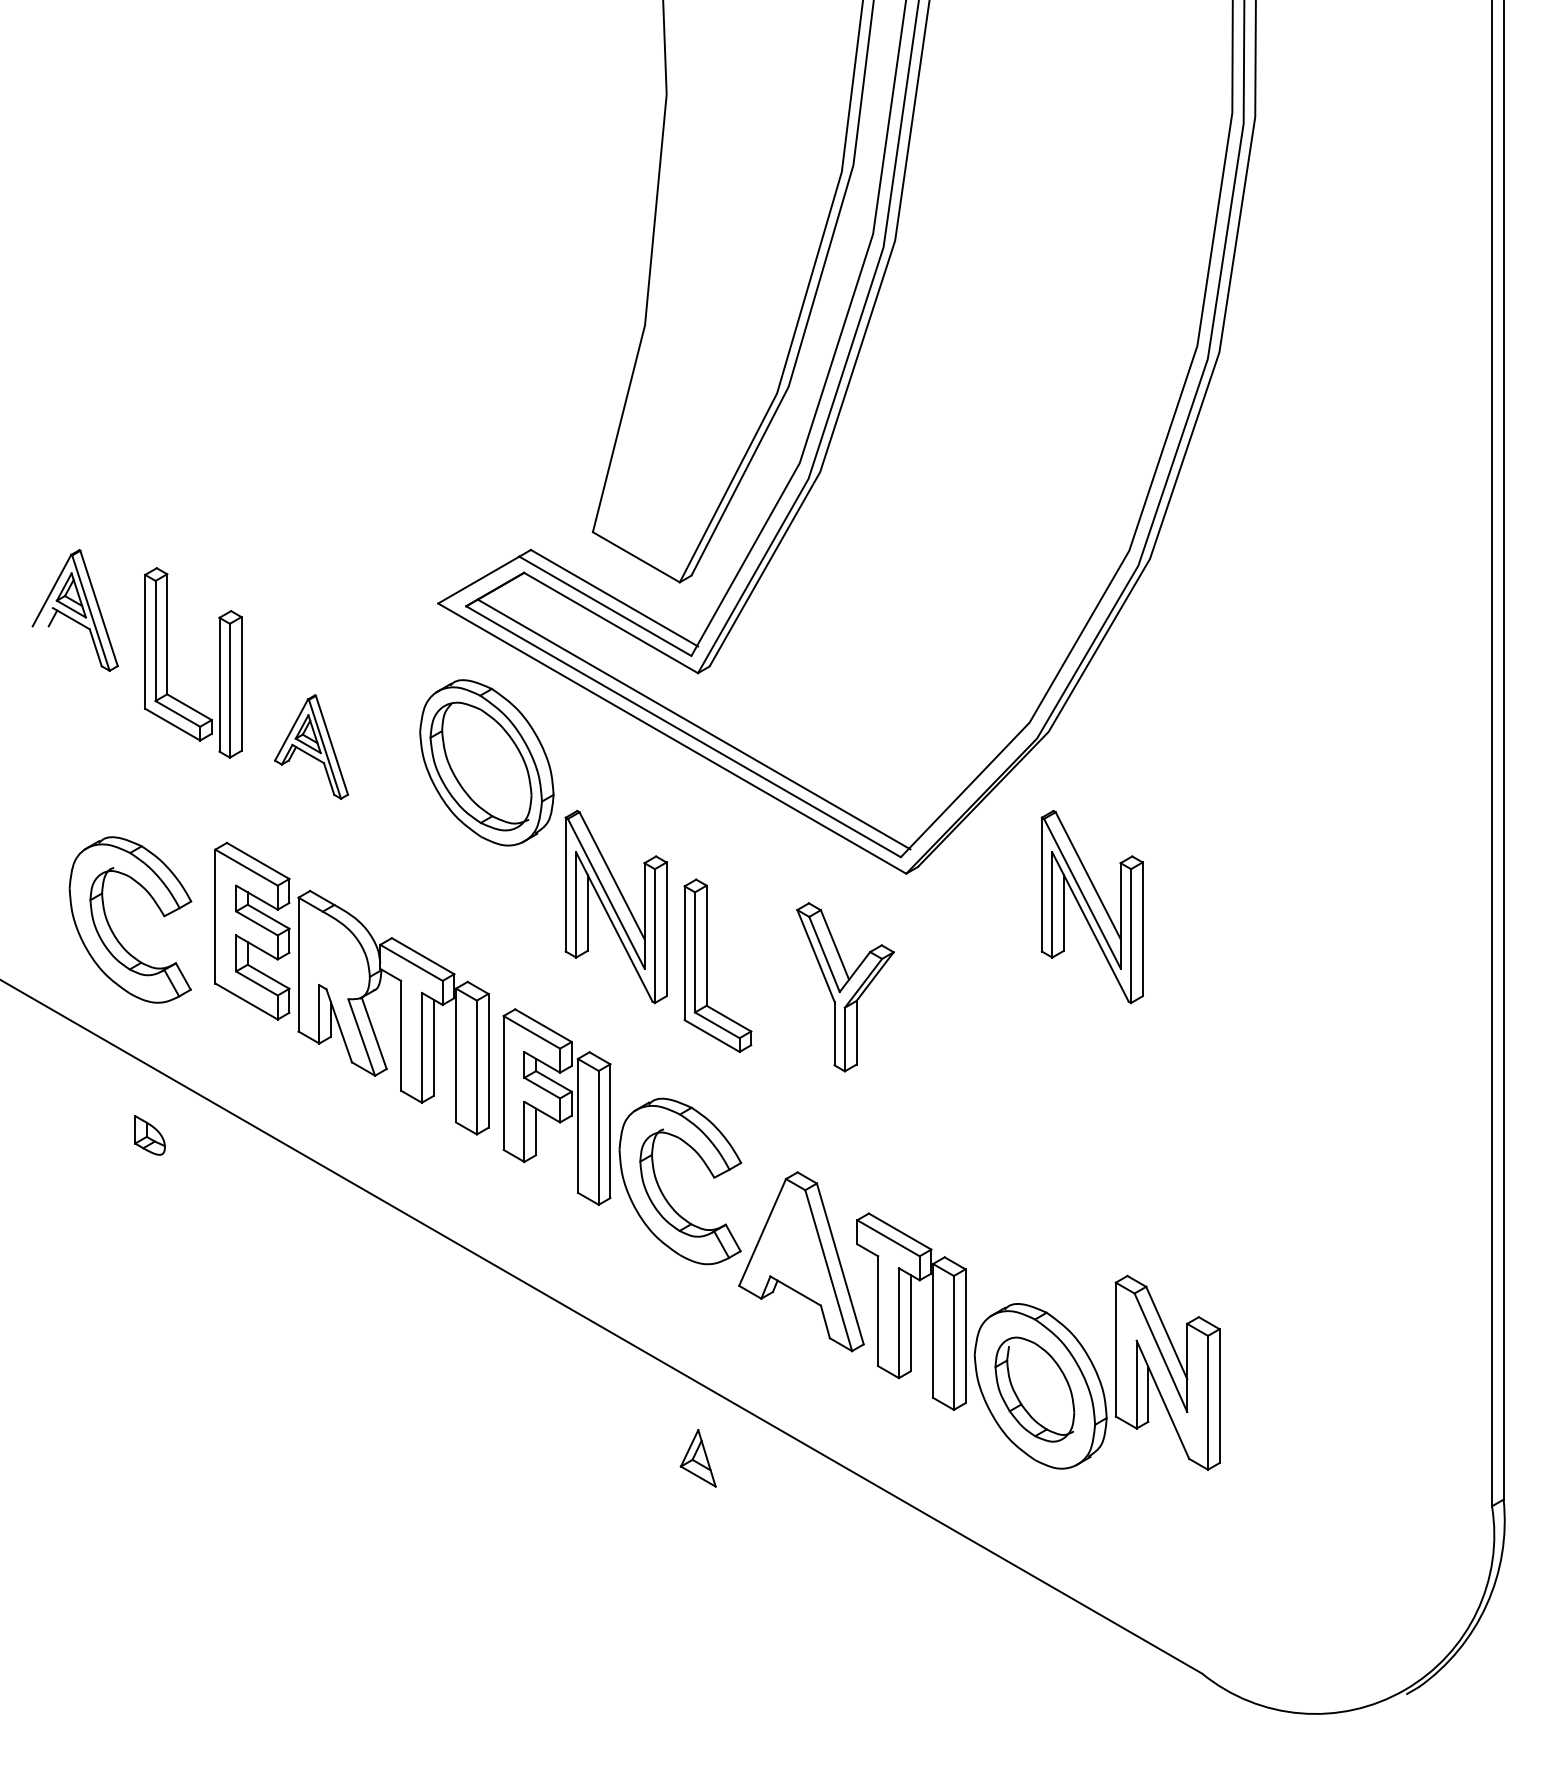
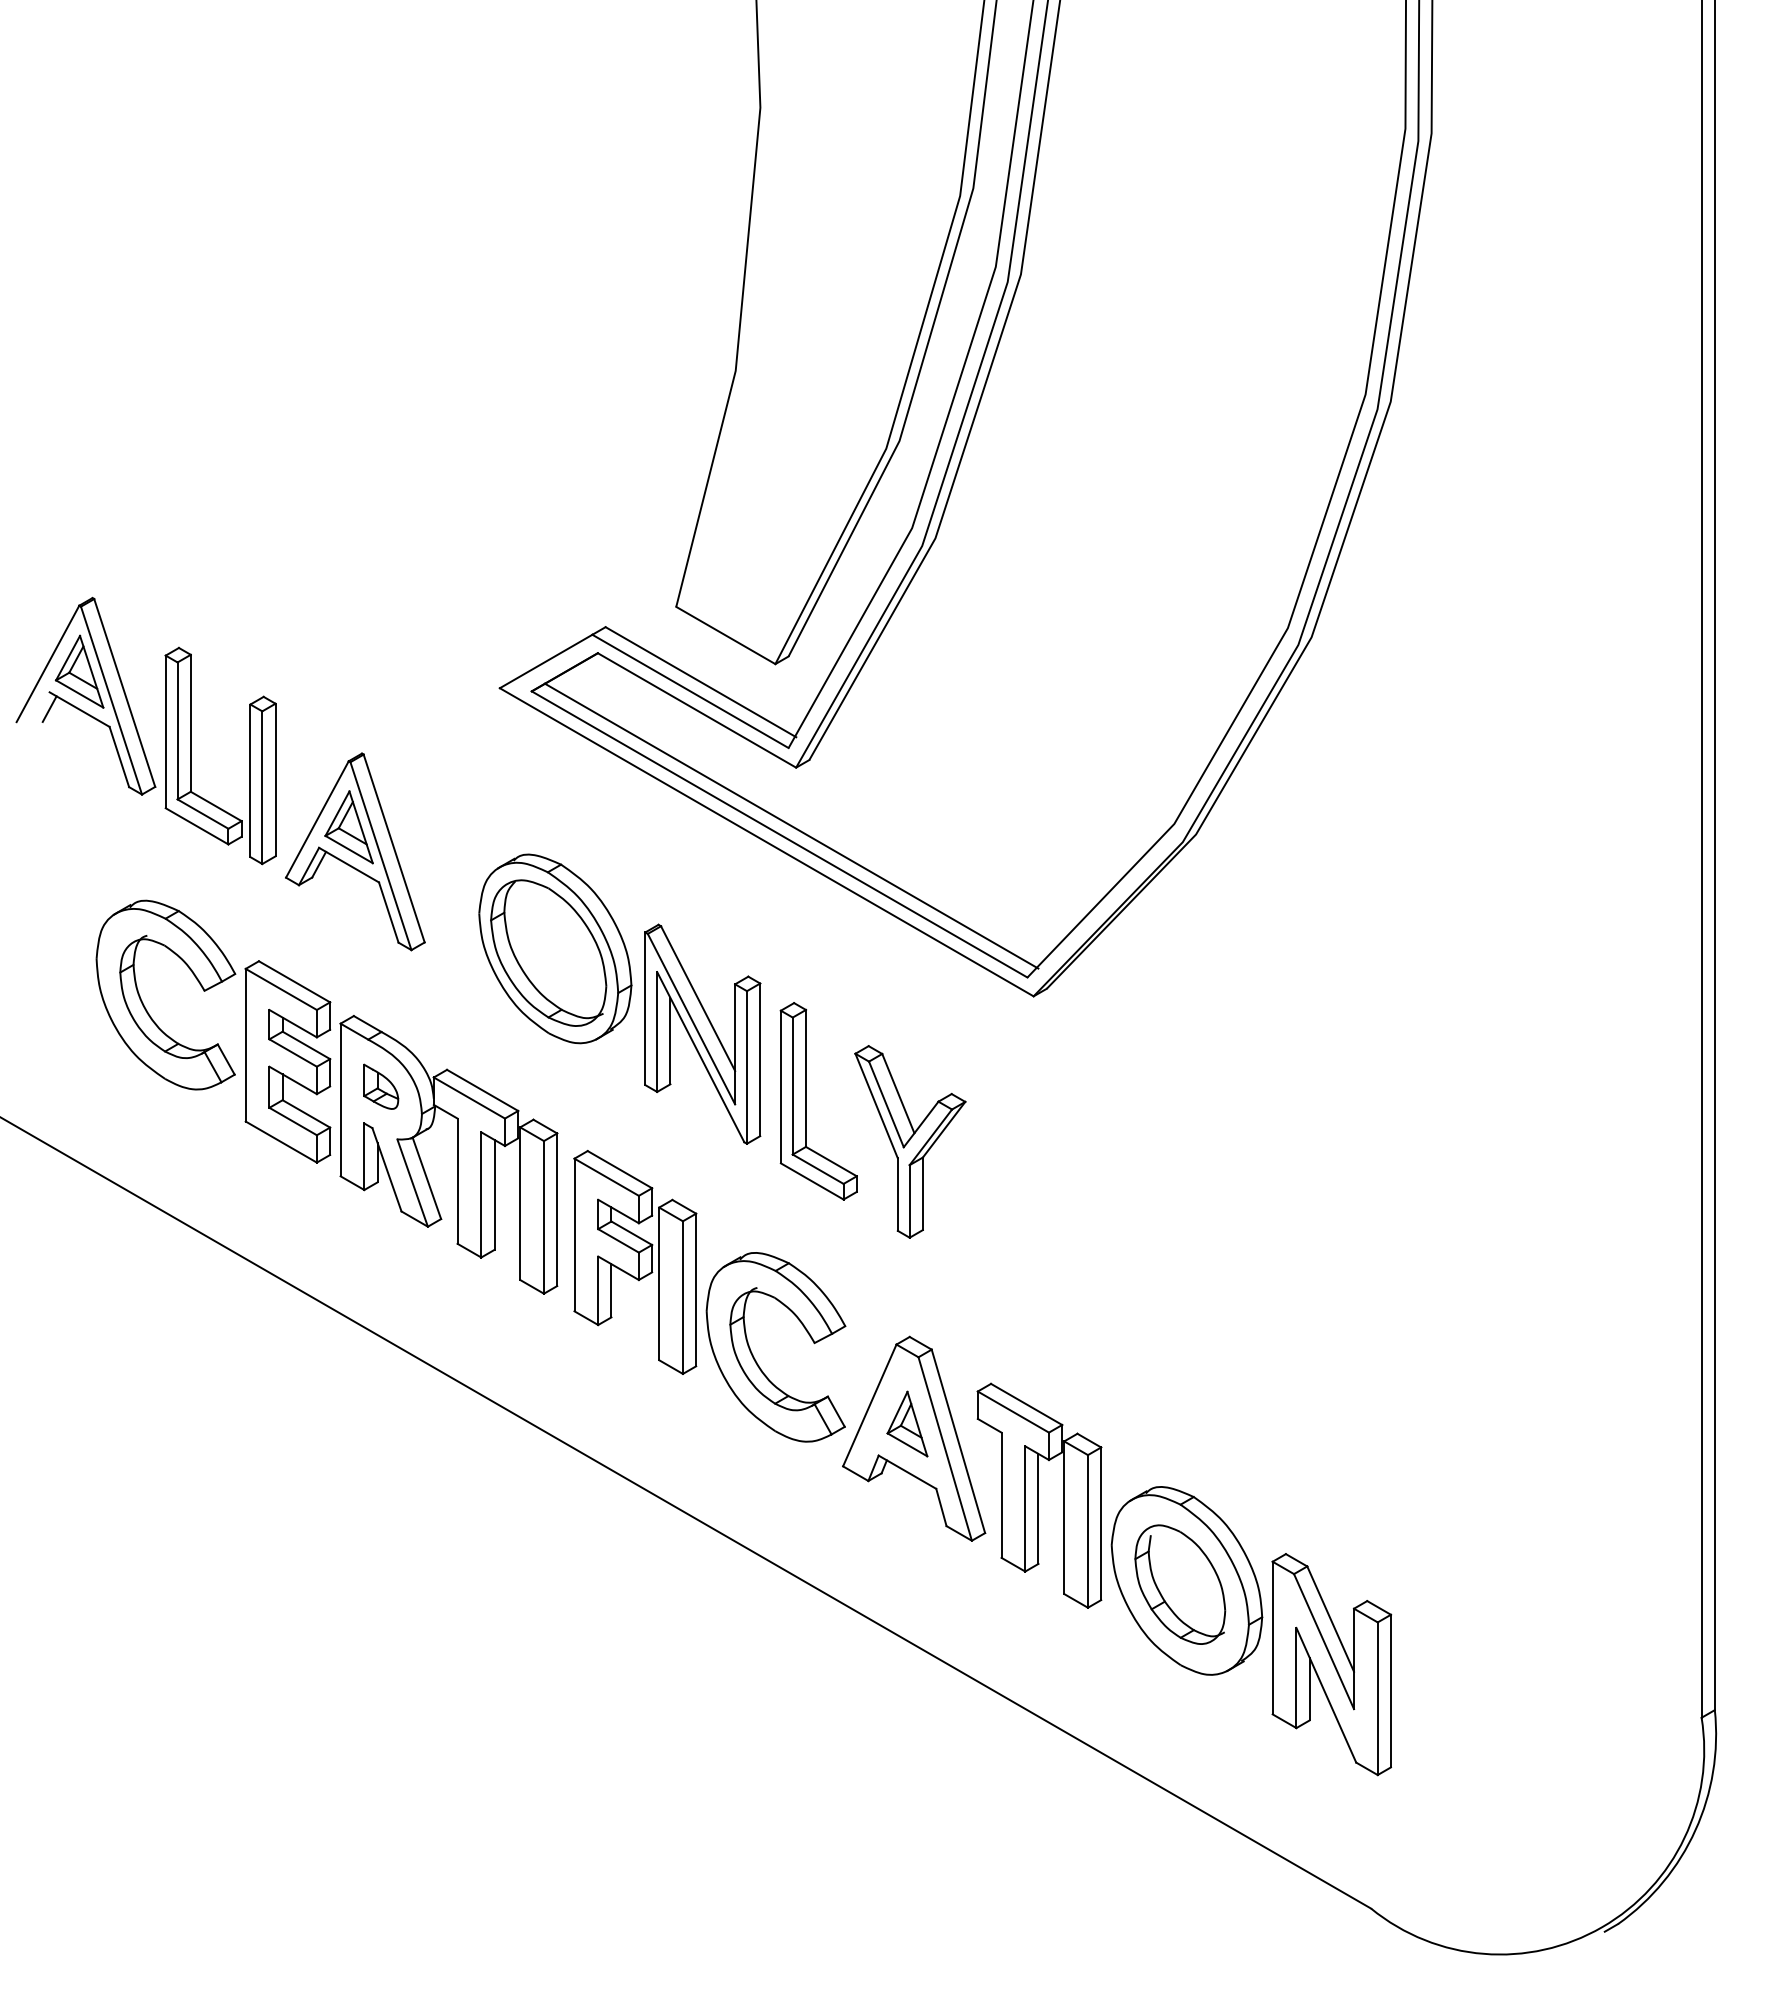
part: (74, 609) -> (85, 695), size x1.43
part: (311, 746) -> (355, 851), size x1.67
part: (486, 762) -> (555, 948), moved
part: (1092, 906) -> (1245, 1033), removed
part: (112, 929) -> (145, 1006), moved
part: (845, 986) -> (910, 1141), moved
part: (150, 1135) -> (381, 1086), moved
part: (1167, 1372) -> (1331, 1664), moved
part: (698, 1457) -> (907, 1423), moved

